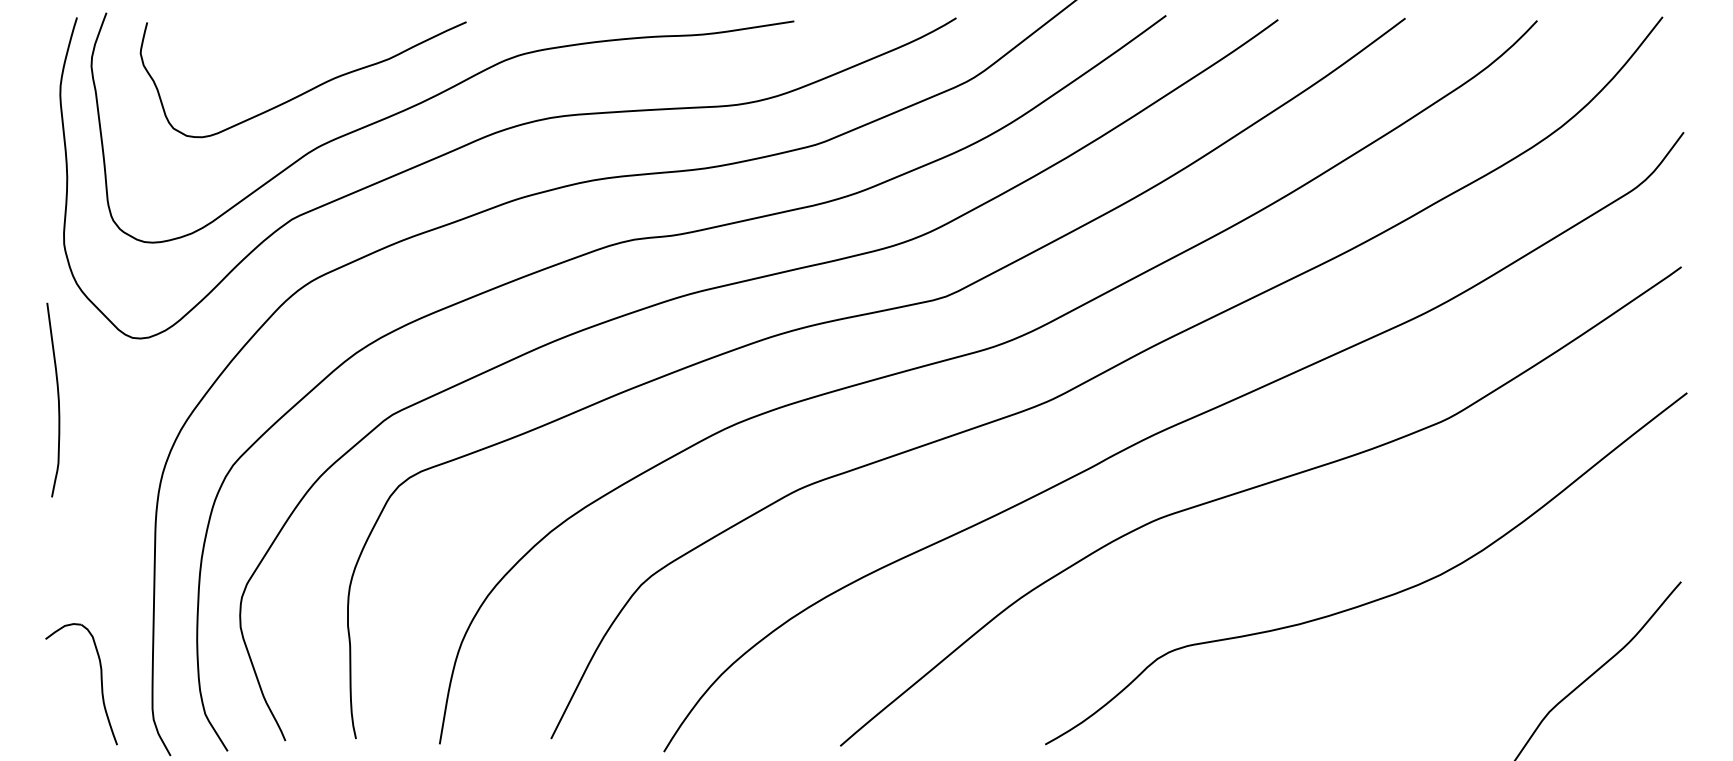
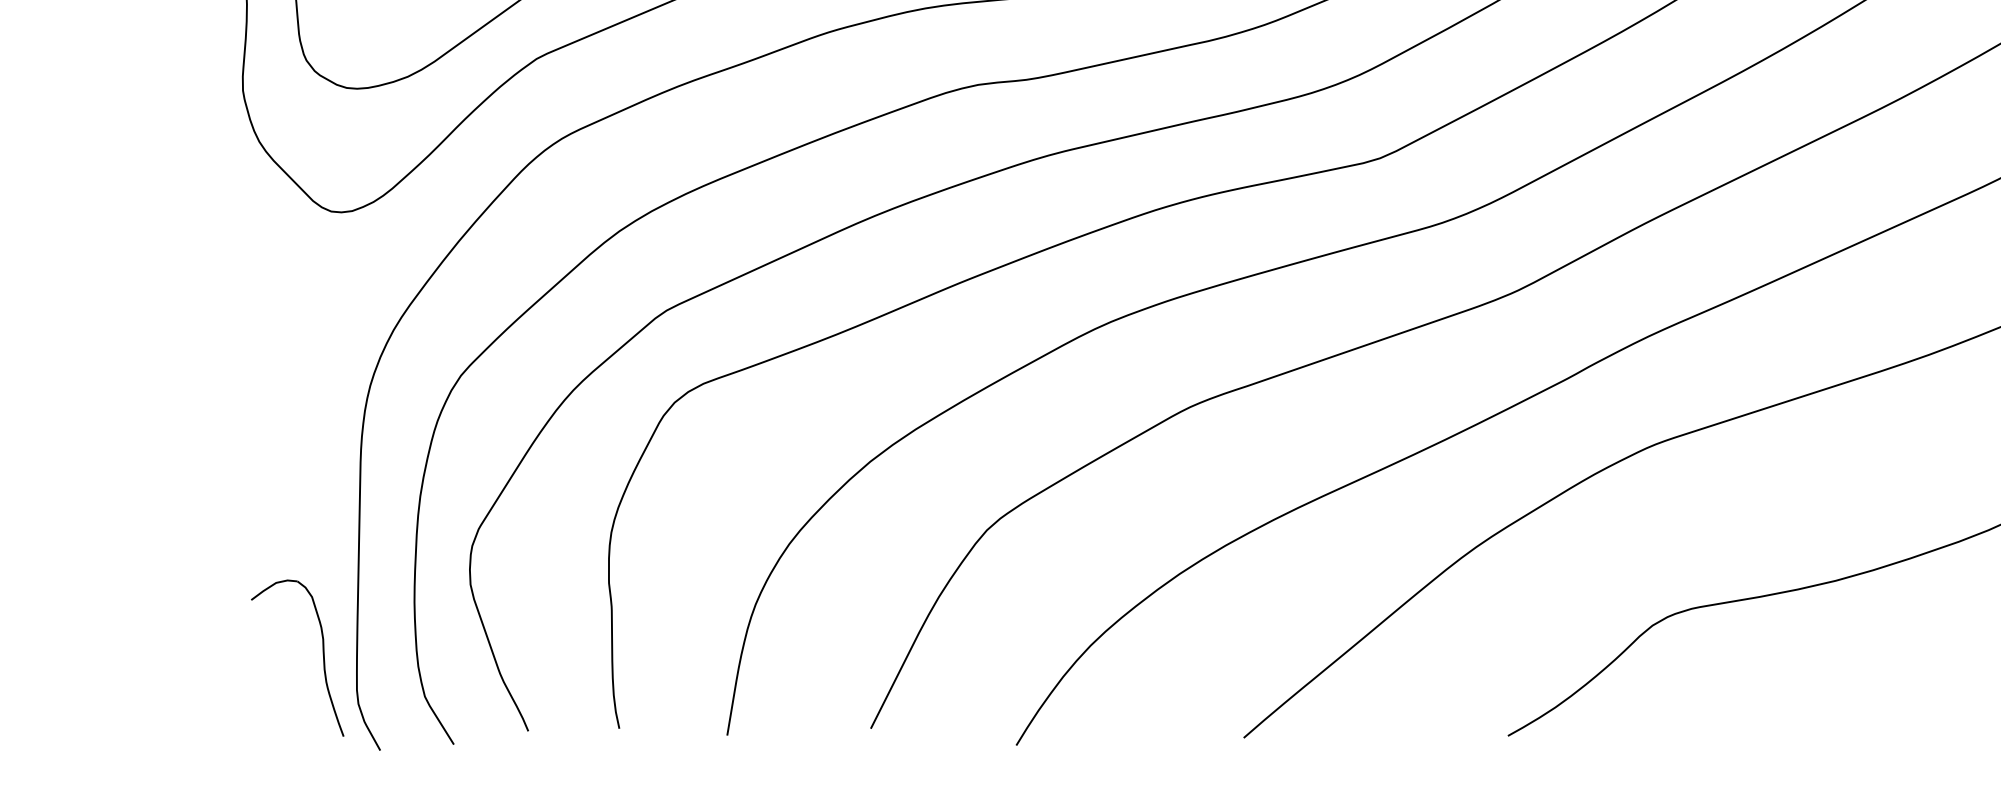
curve: (57, 399) -> (234, 290), removed
part: (100, 681) -> (322, 654), moved

